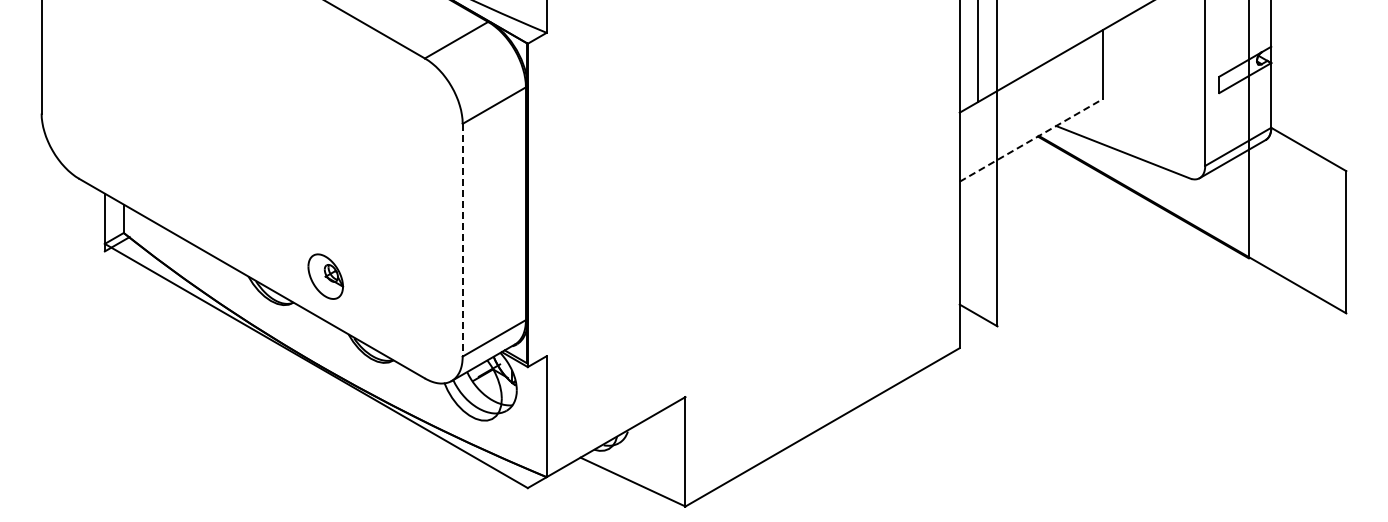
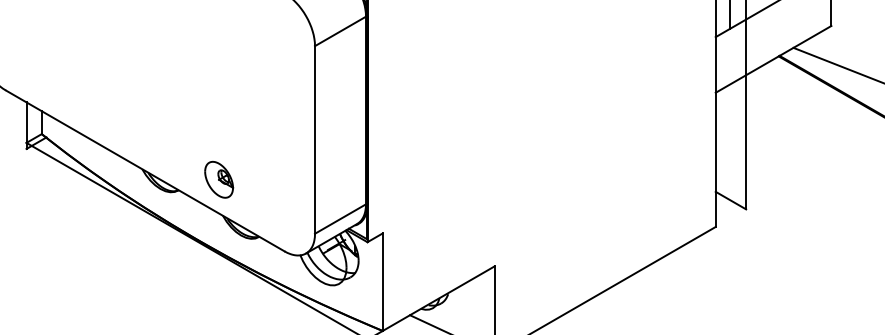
line: (1031, 140) -> (773, 59), dashed -> solid
line: (462, 240) -> (314, 140), dashed -> solid
part: (325, 276) -> (218, 179), moved

